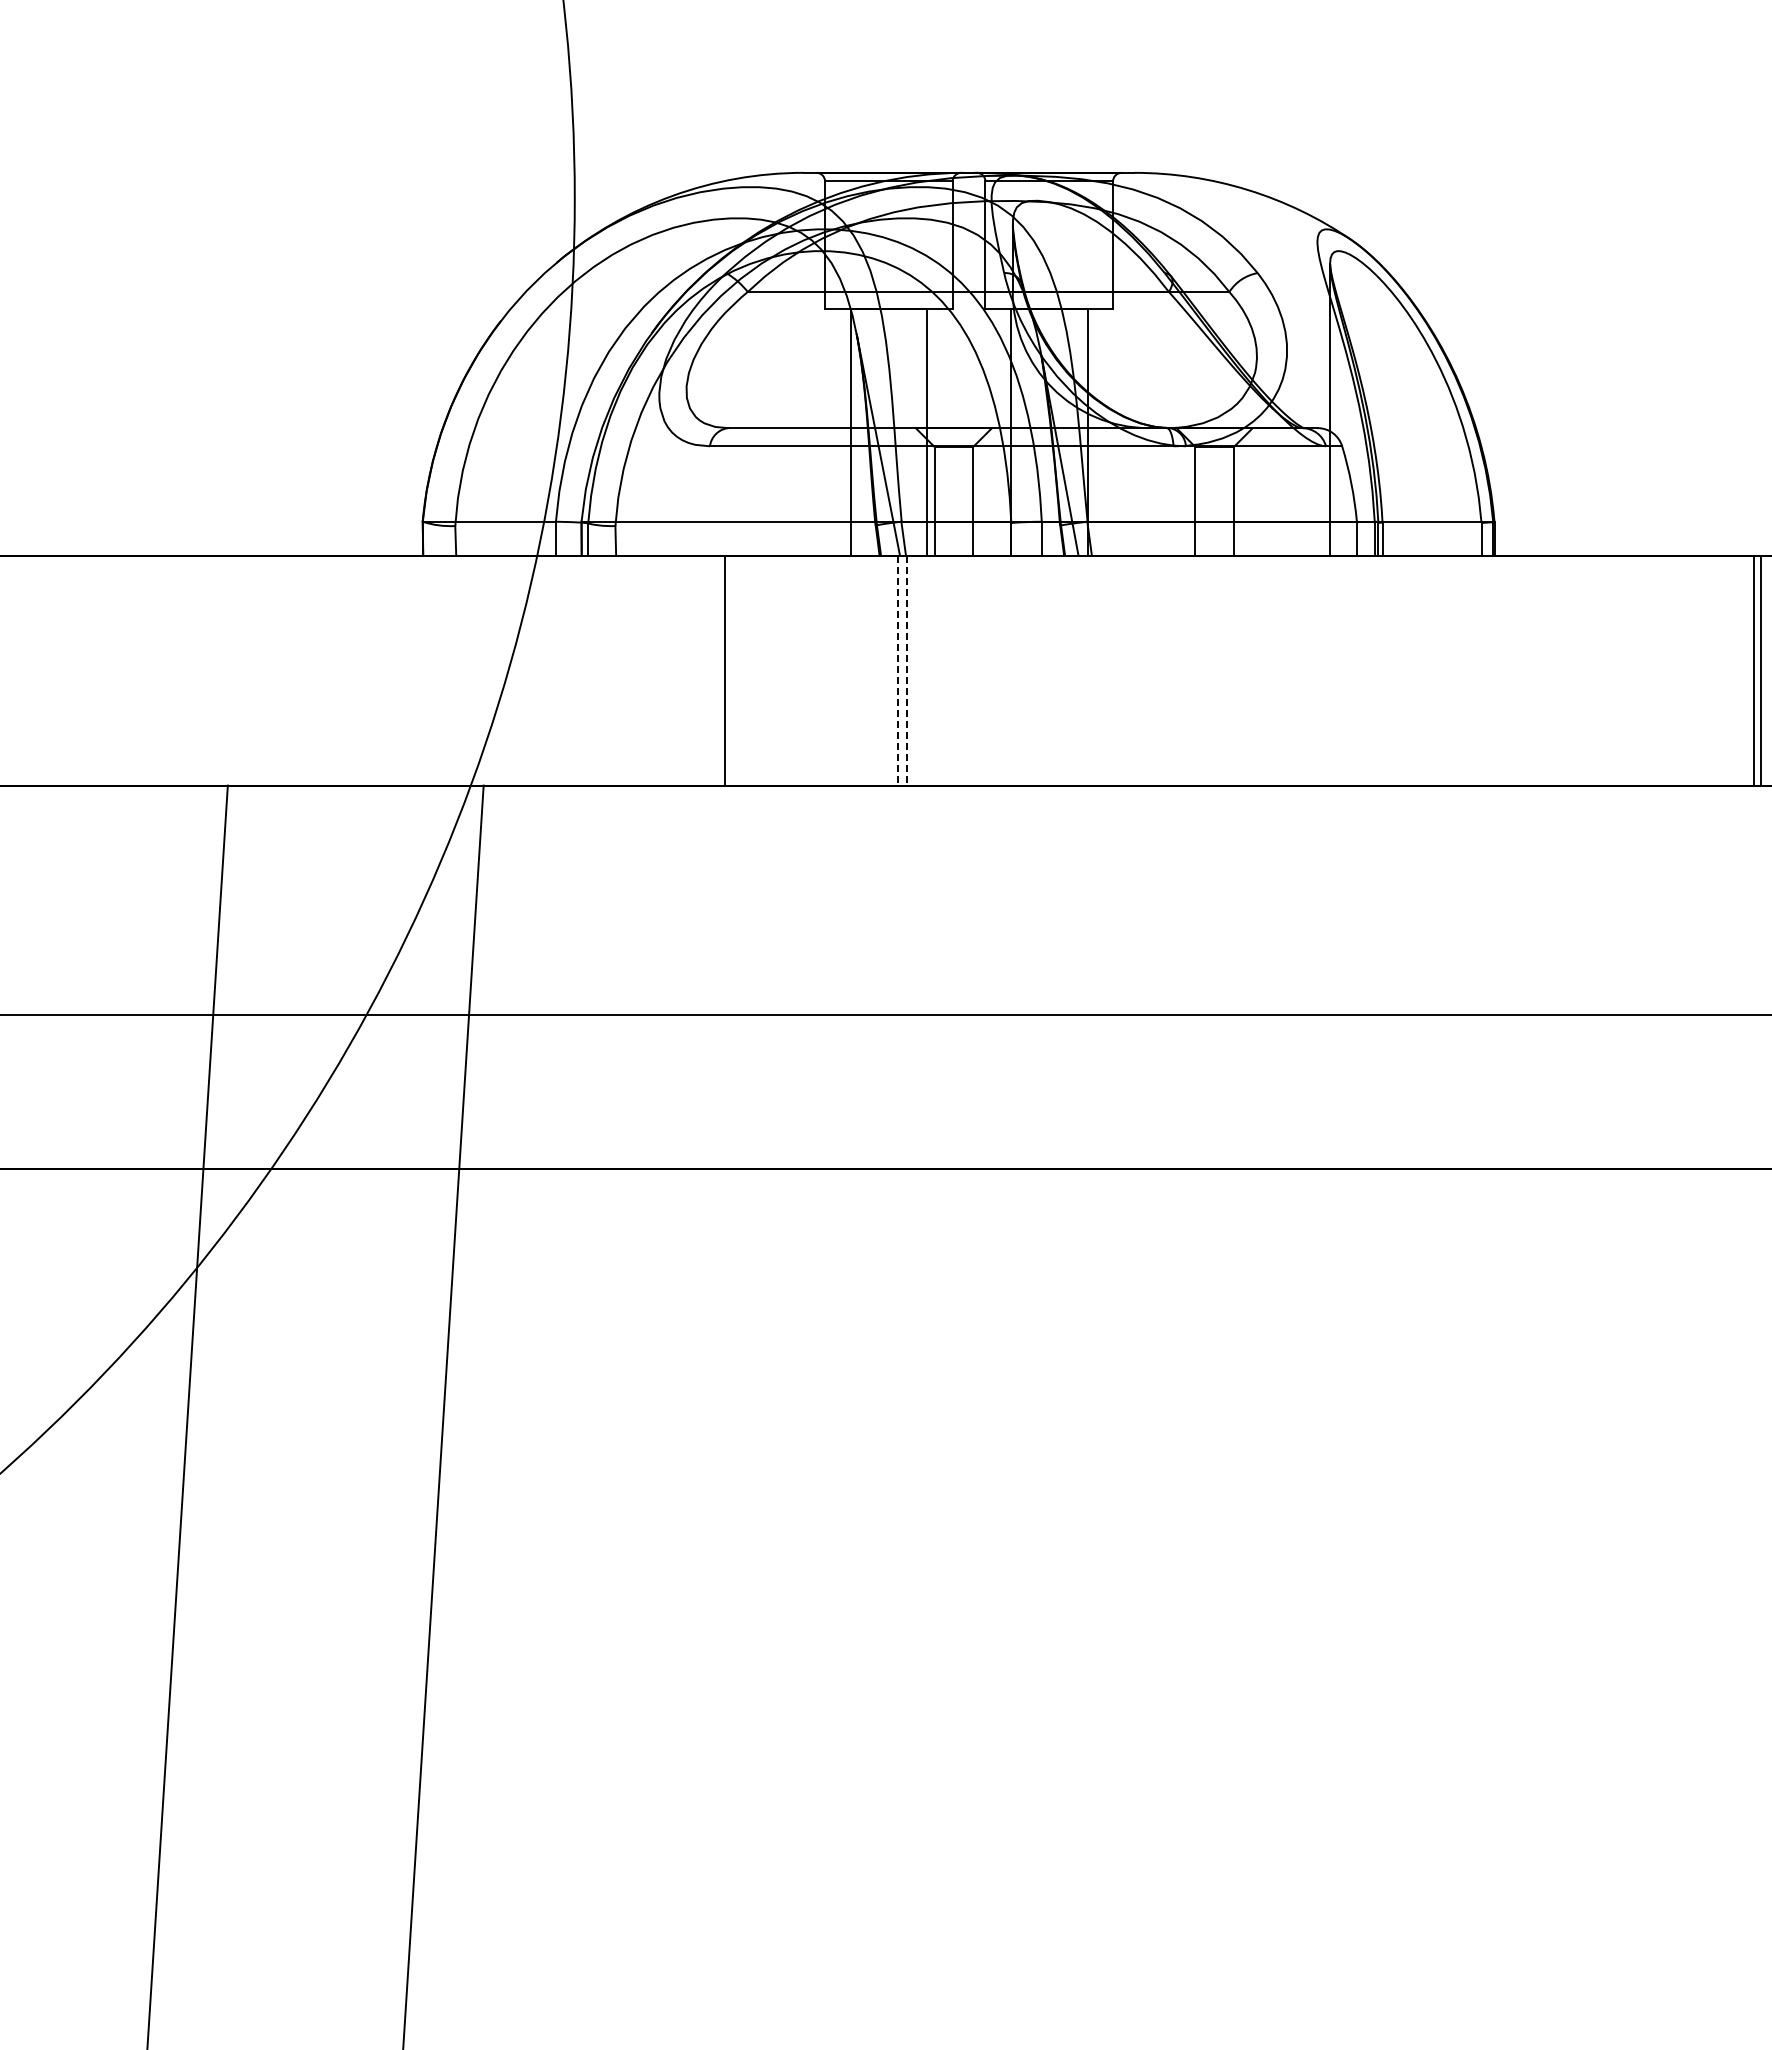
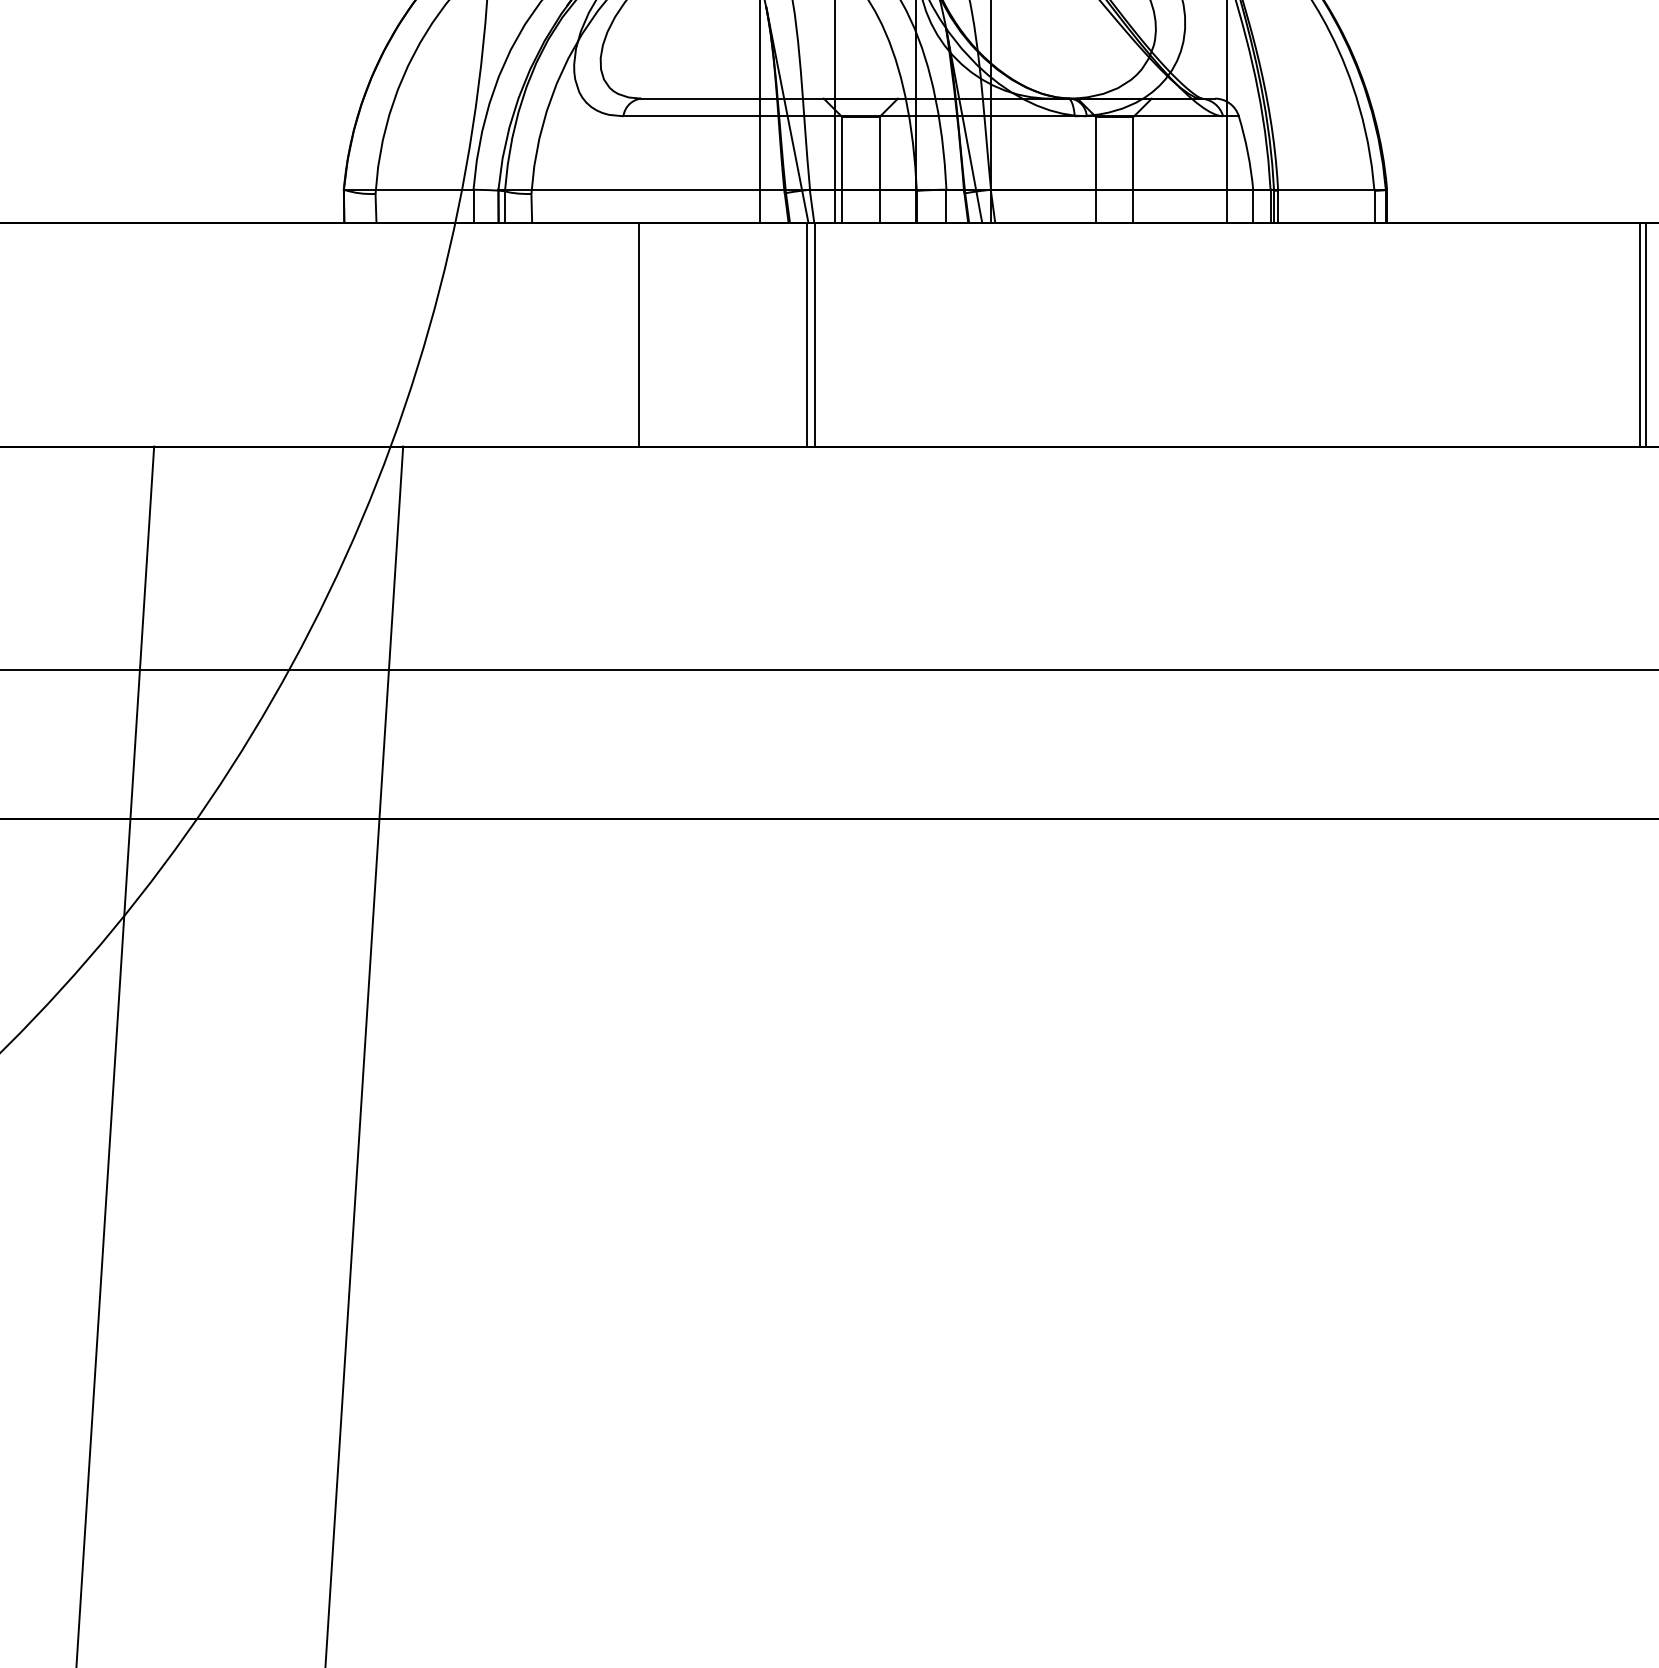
line: (898, 670) -> (806, 334), dashed -> solid
line: (906, 670) -> (814, 334), dashed -> solid

